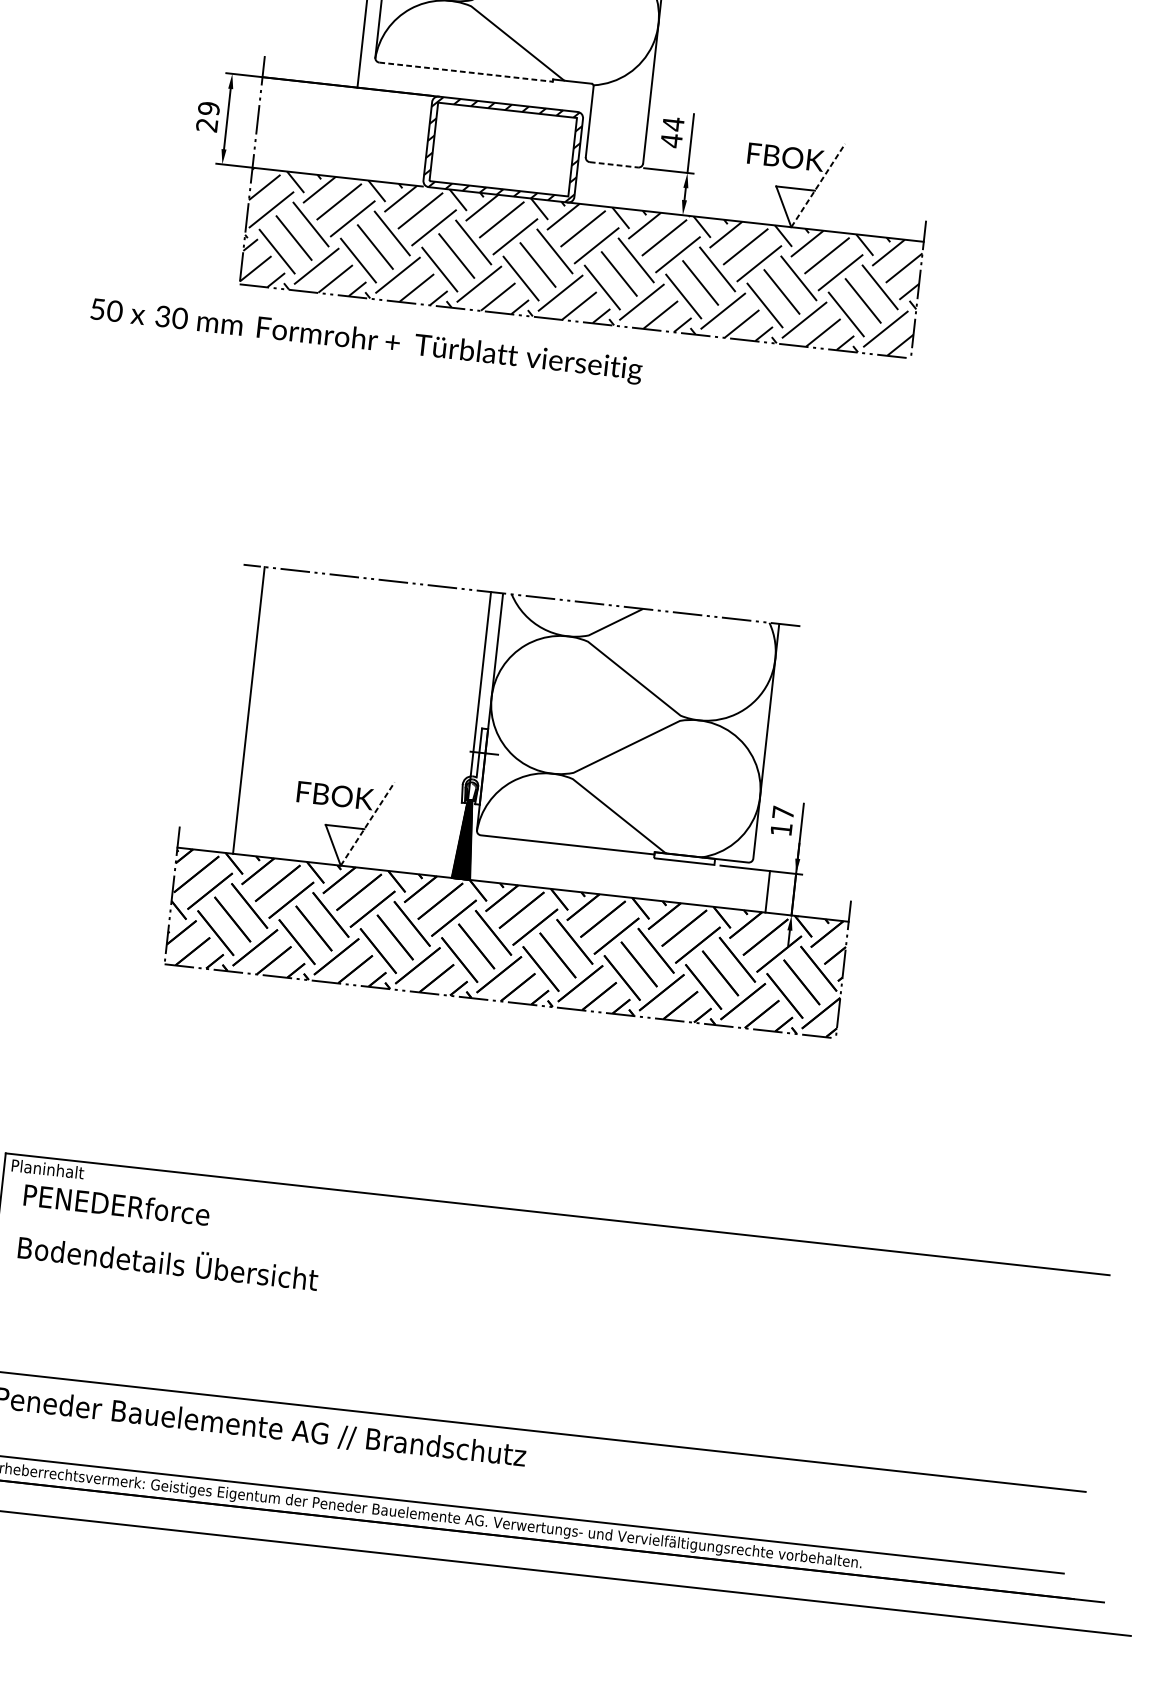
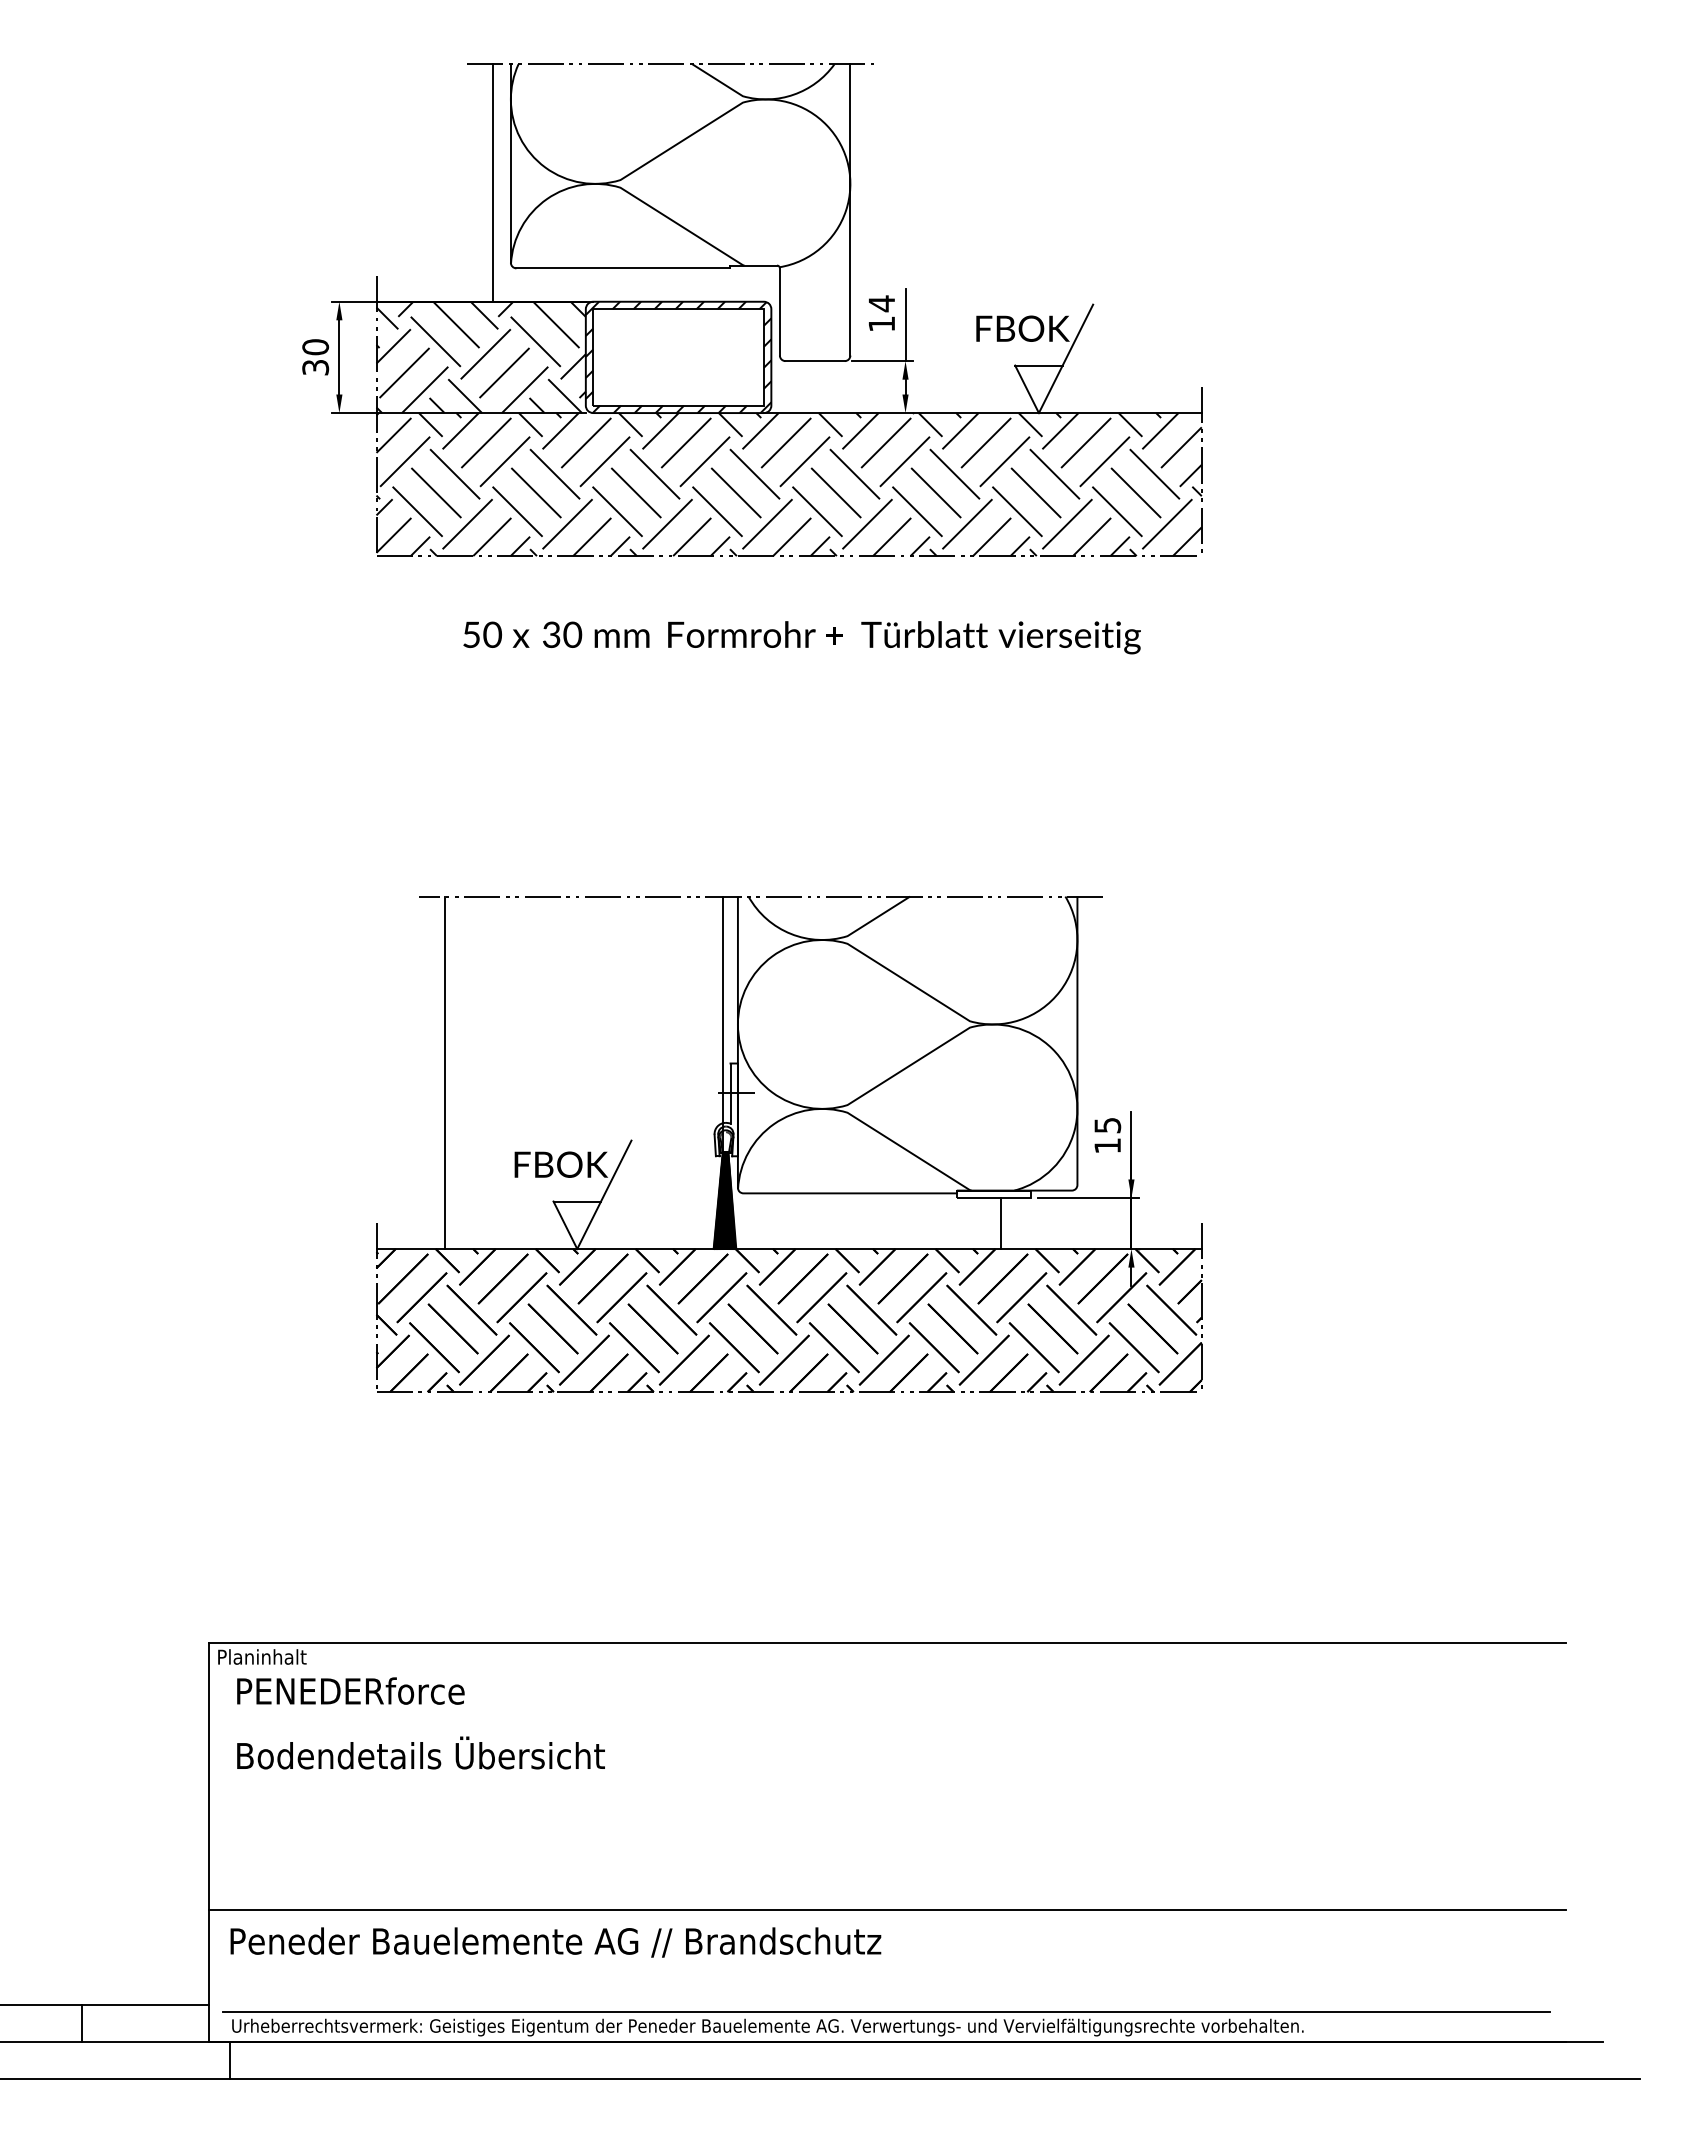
line: (466, 72) -> (623, 268), dashed -> solid
text: (207, 117) -> (315, 357), 29 -> 30
hatch: (342, 131) -> (480, 357), added
text: (671, 140) -> (881, 323), 44 -> 14
line: (614, 165) -> (815, 361), dashed -> solid
line: (818, 185) -> (1066, 358), dashed -> solid
text: (365, 341) -> (801, 637), moved
text: (783, 812) -> (1107, 1125), 17 -> 15
line: (367, 823) -> (604, 1194), dashed -> solid
line: (767, 891) -> (1001, 1223), moved

